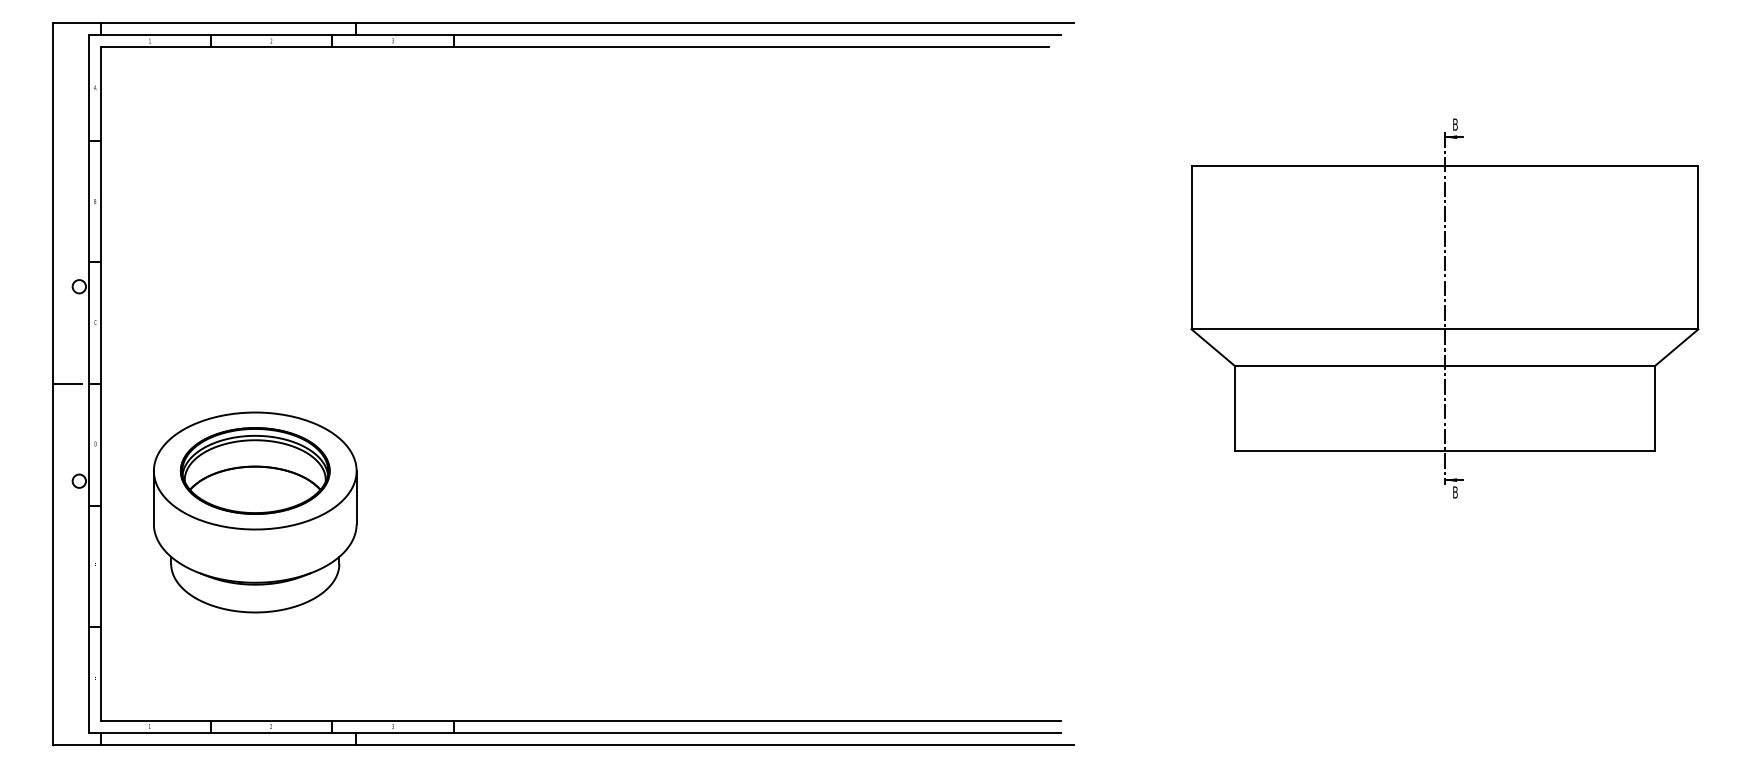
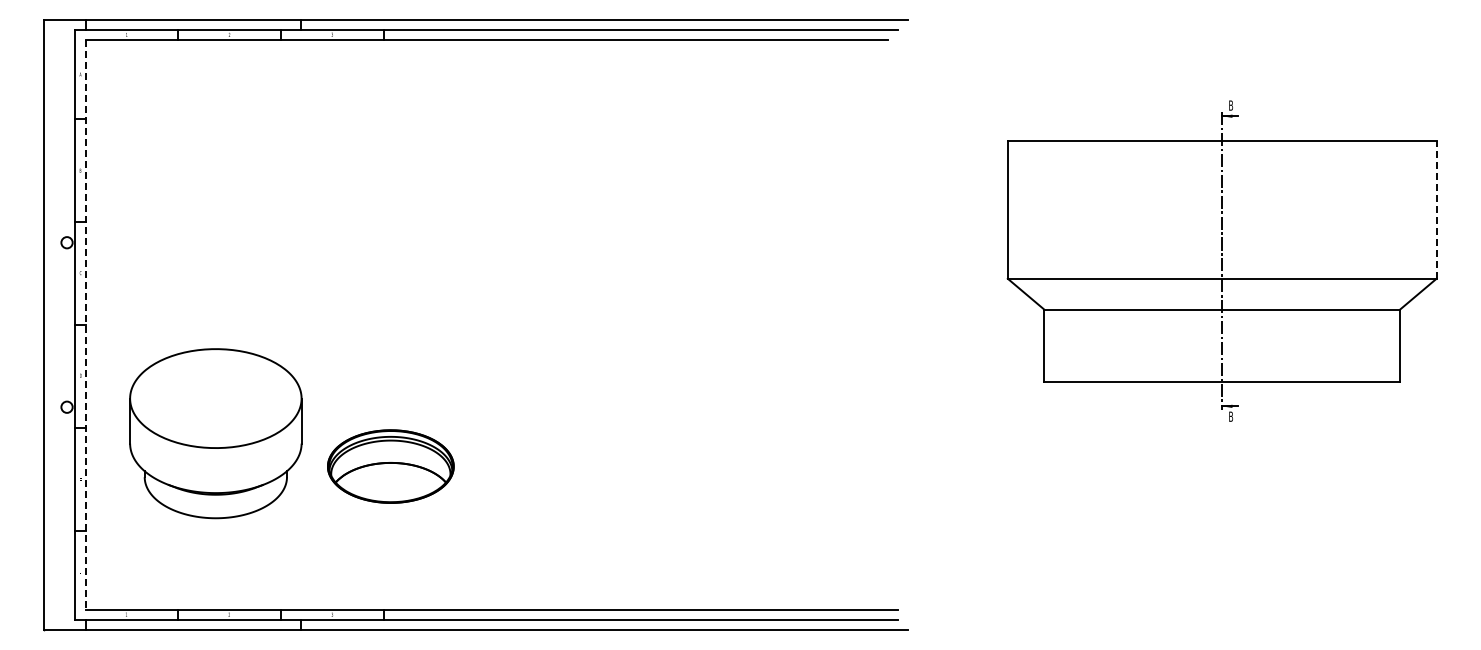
line: (1698, 247) -> (1436, 209), solid -> dashed
line: (66, 384) -> (56, 325), removed
line: (101, 384) -> (85, 325), solid -> dashed
part: (254, 470) -> (390, 466), moved

